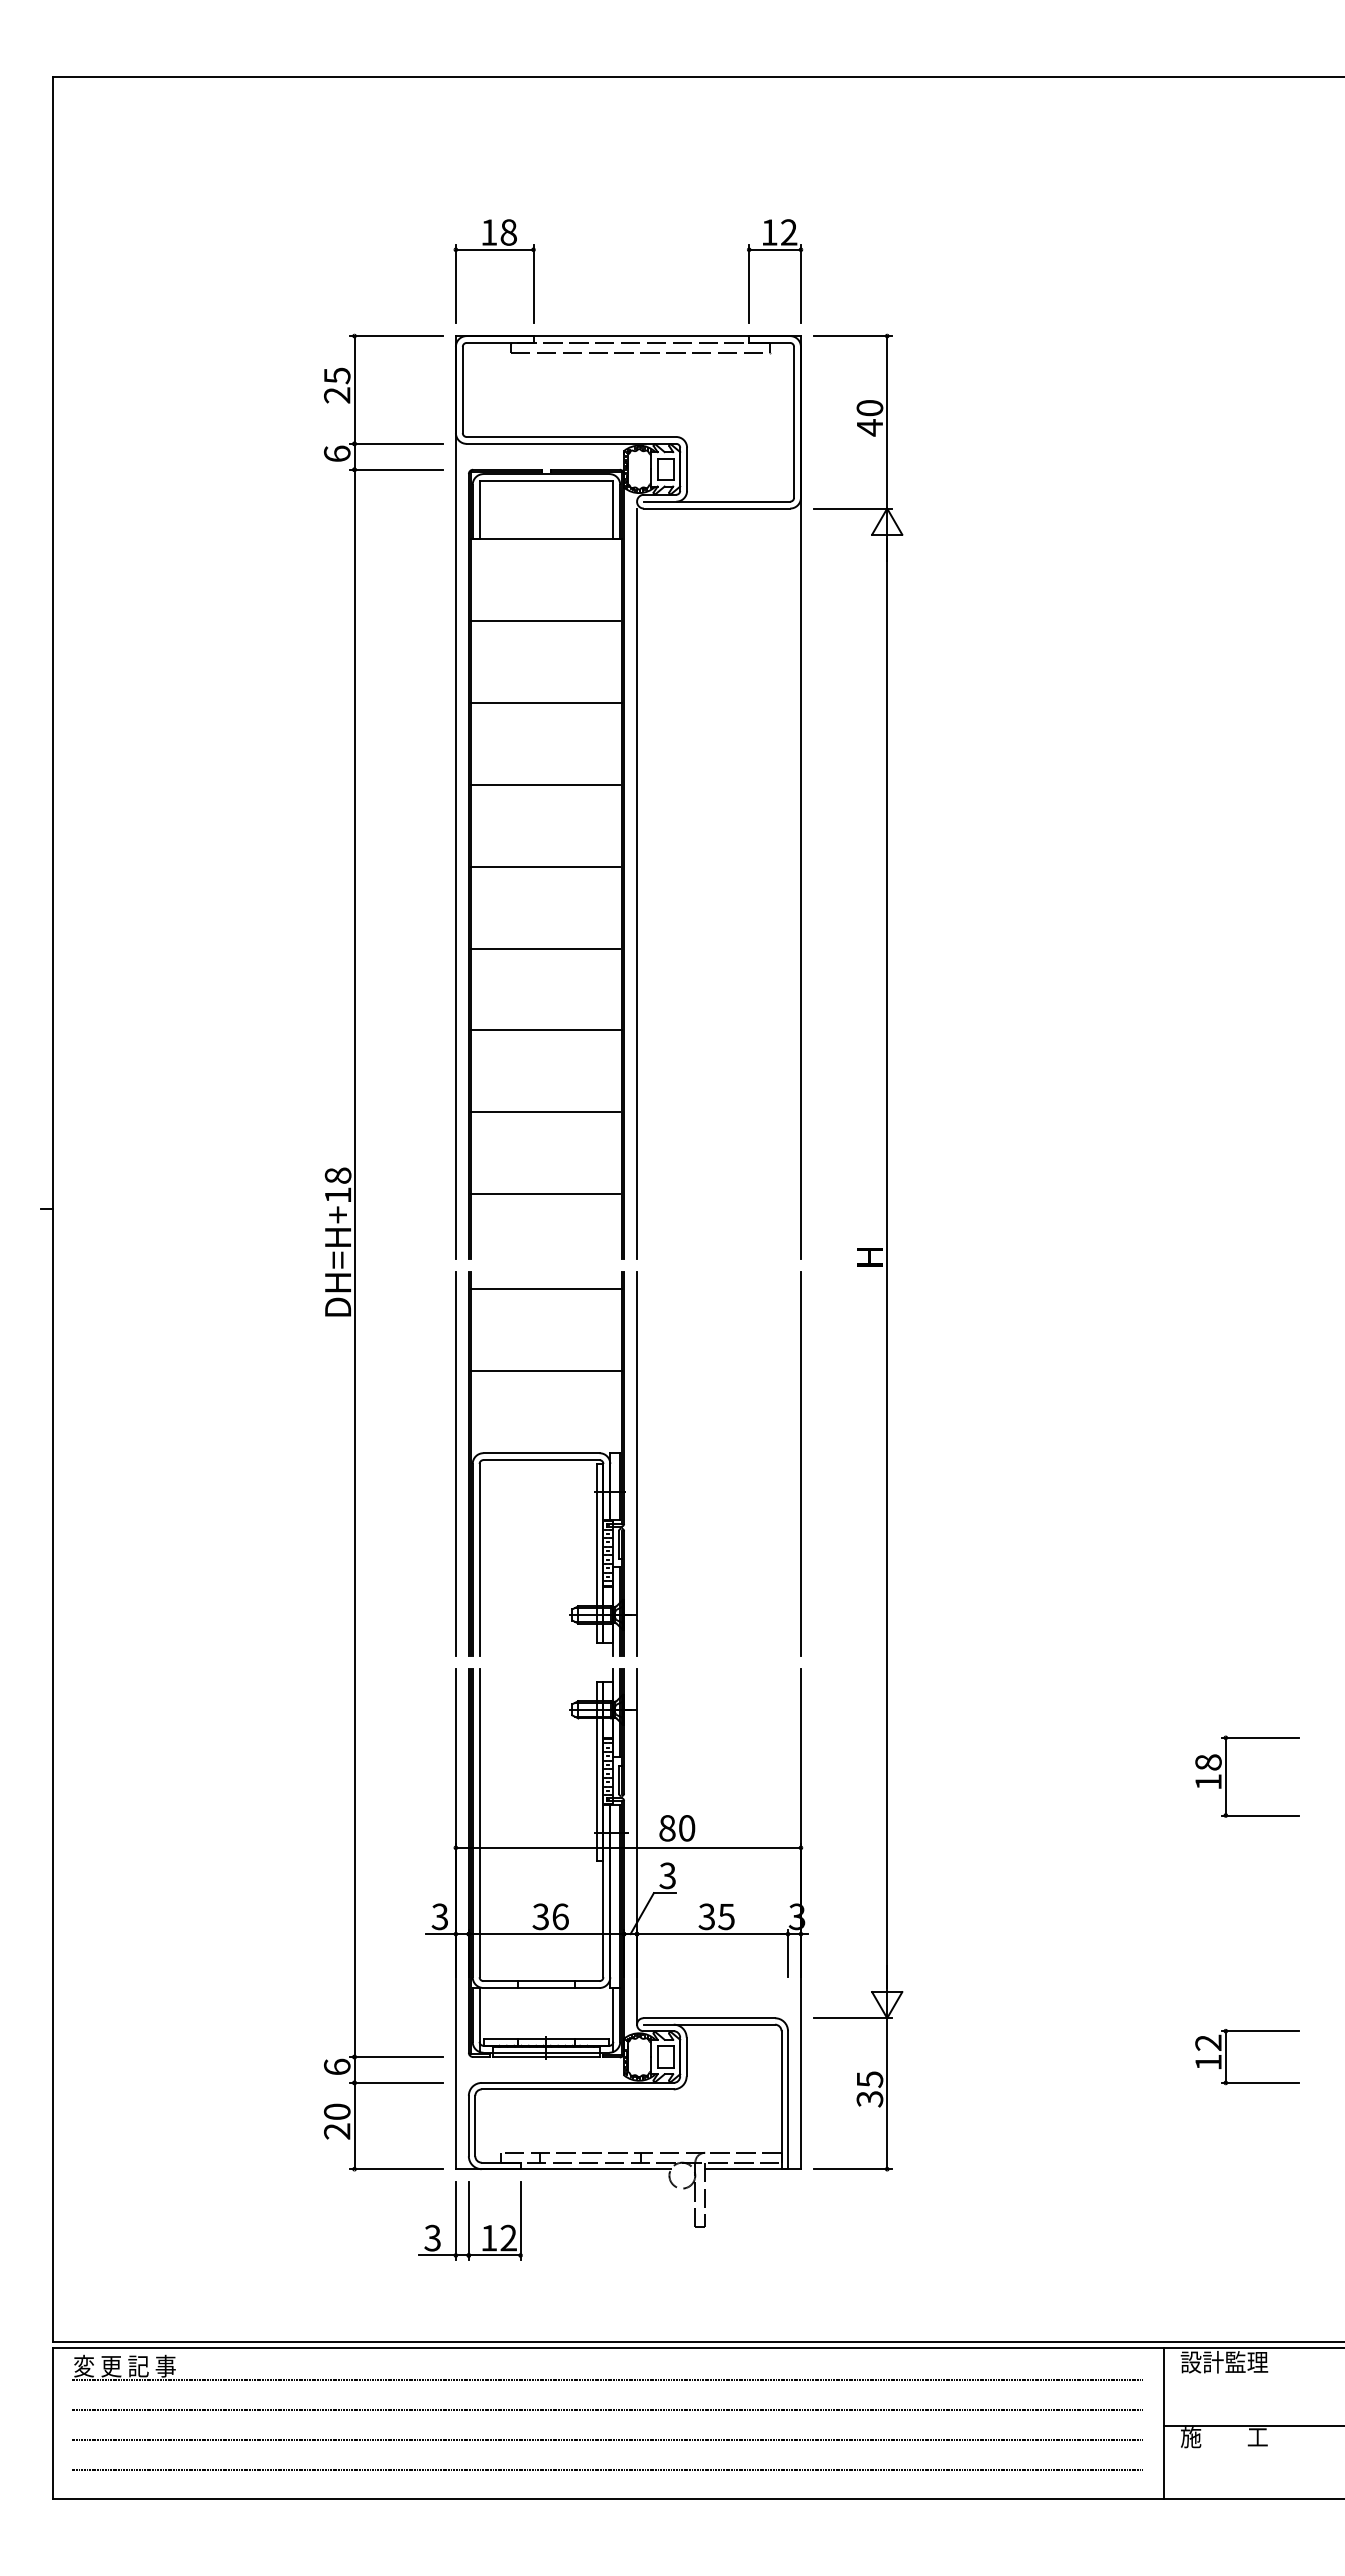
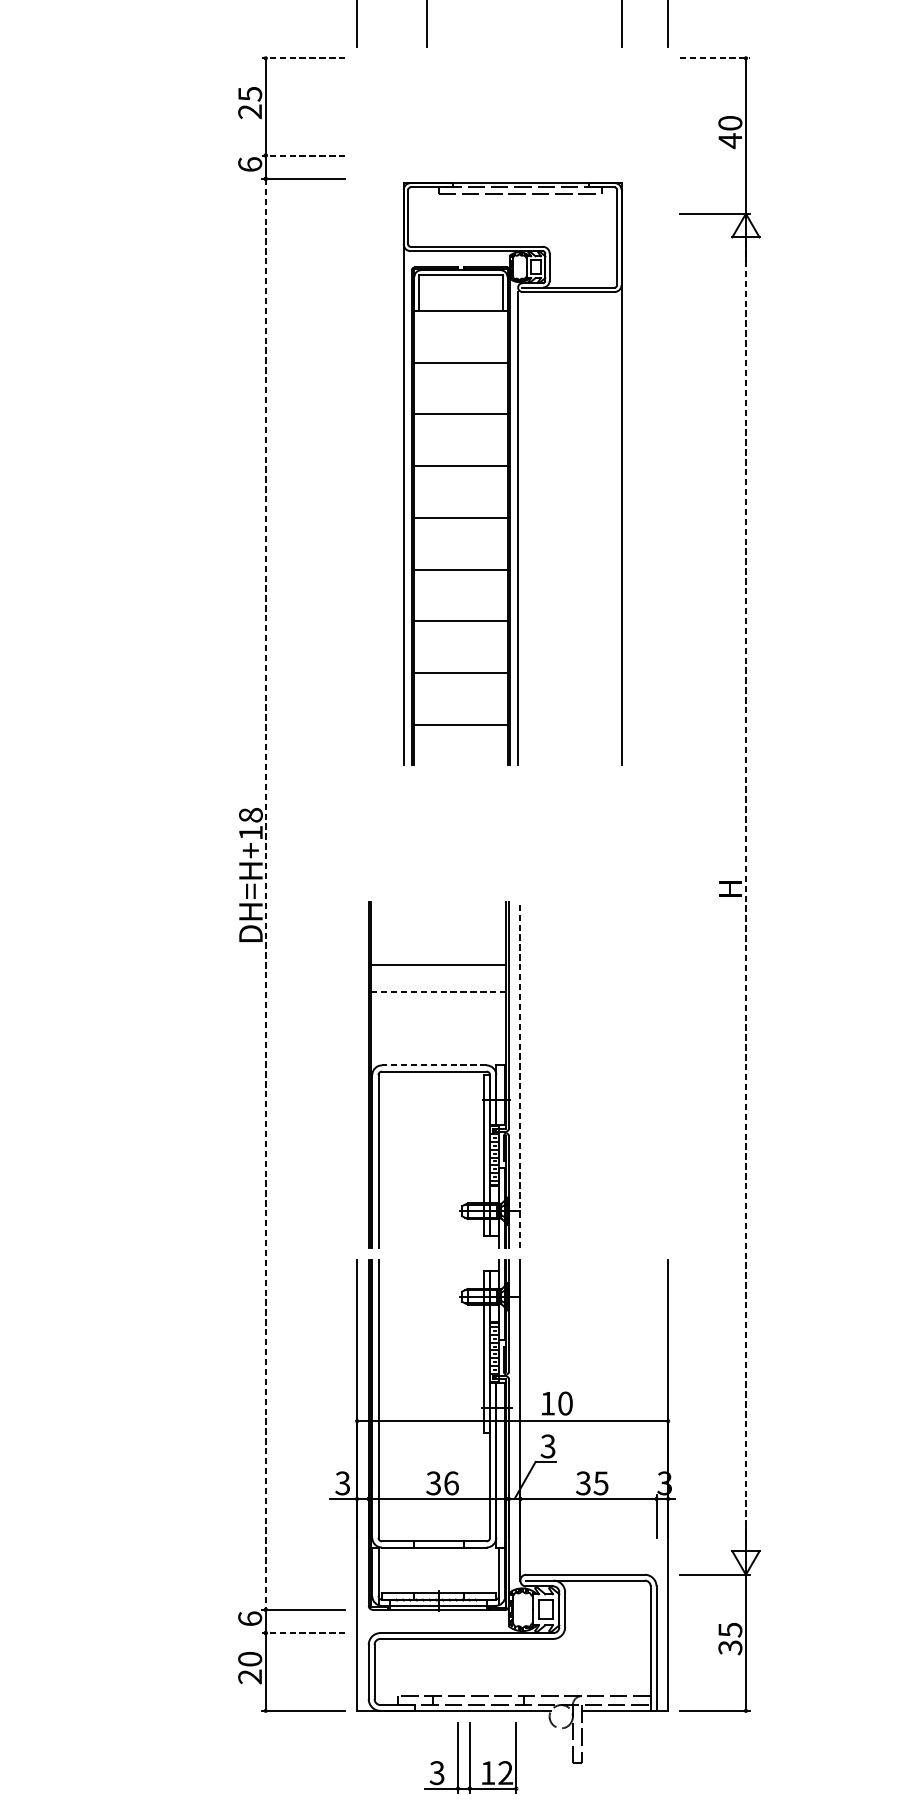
line: (396, 336) -> (303, 58), solid -> dashed
line: (852, 336) -> (714, 58), solid -> dashed
line: (396, 443) -> (303, 155), solid -> dashed
part: (628, 797) -> (512, 474), size x0.7
line: (354, 1263) -> (265, 894), solid -> dashed
line: (887, 1263) -> (746, 894), solid -> dashed
line: (546, 1289) -> (438, 964), moved
line: (546, 1371) -> (438, 991), solid -> dashed
line: (541, 1453) -> (434, 1065), solid -> dashed
line: (455, 1463) -> (356, 1074), removed
line: (637, 1463) -> (520, 1074), solid -> dashed
line: (800, 1463) -> (667, 1074), removed
text: (667, 1828) -> (547, 1403), 80 -> 10
line: (396, 2082) -> (303, 1632), solid -> dashed
part: (470, 2220) -> (471, 1757), moved

